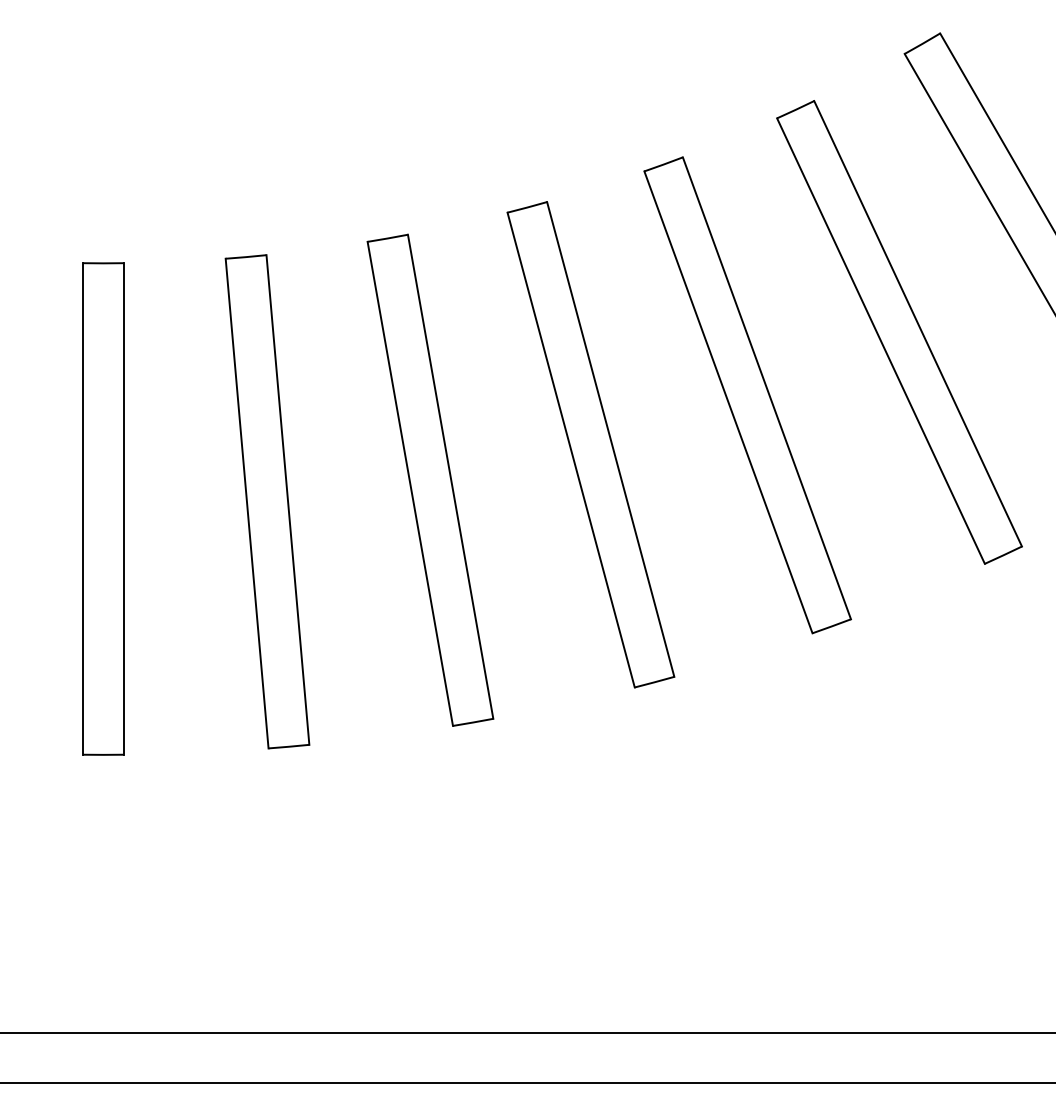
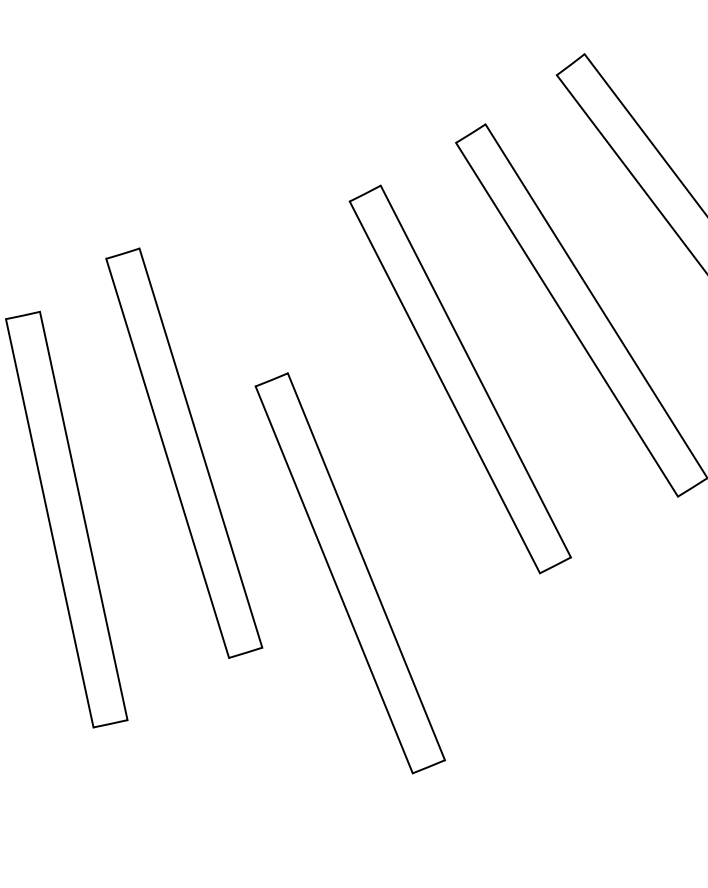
part: (590, 444) -> (349, 573), moved
part: (430, 479) -> (184, 452), moved

